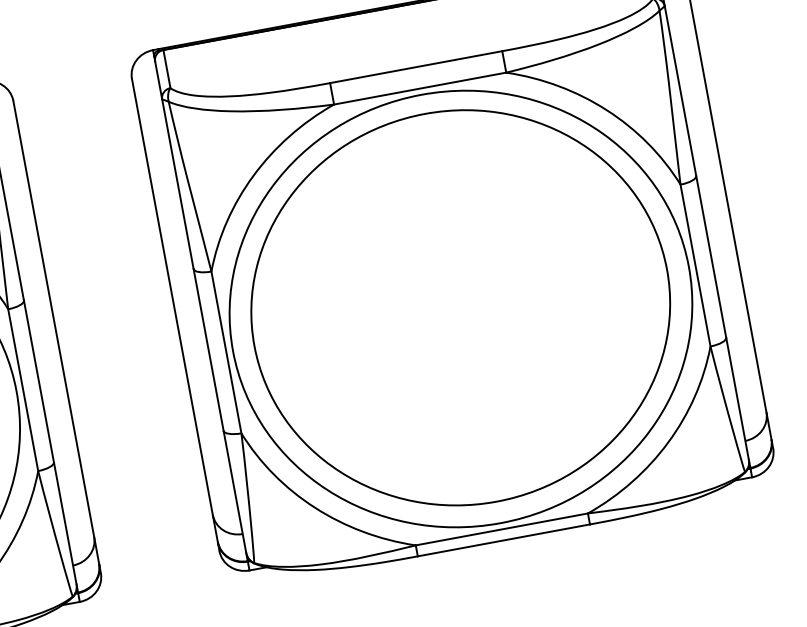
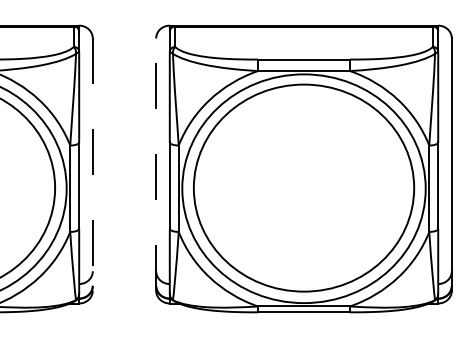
line: (176, 314) -> (156, 164), solid -> dashed
line: (56, 338) -> (92, 165), solid -> dashed

